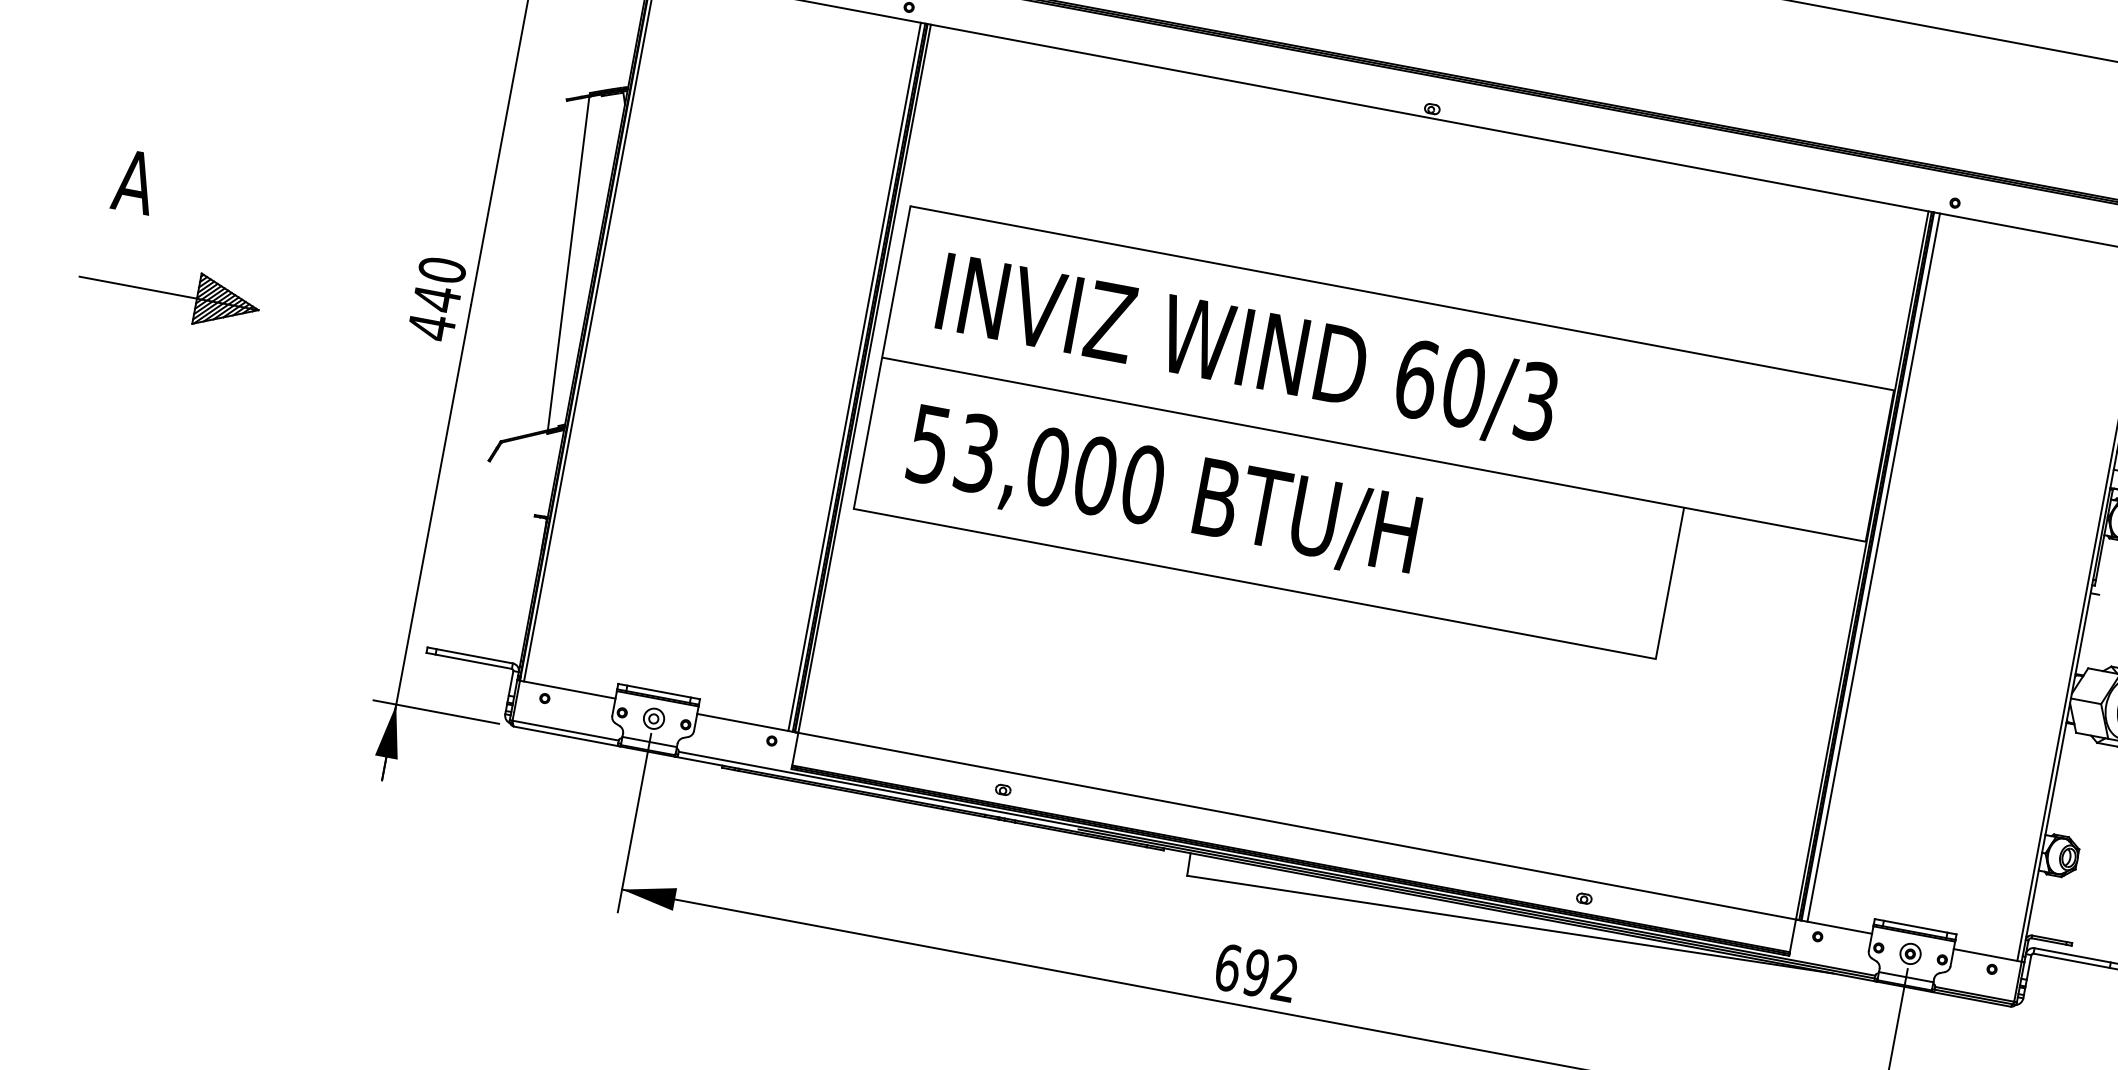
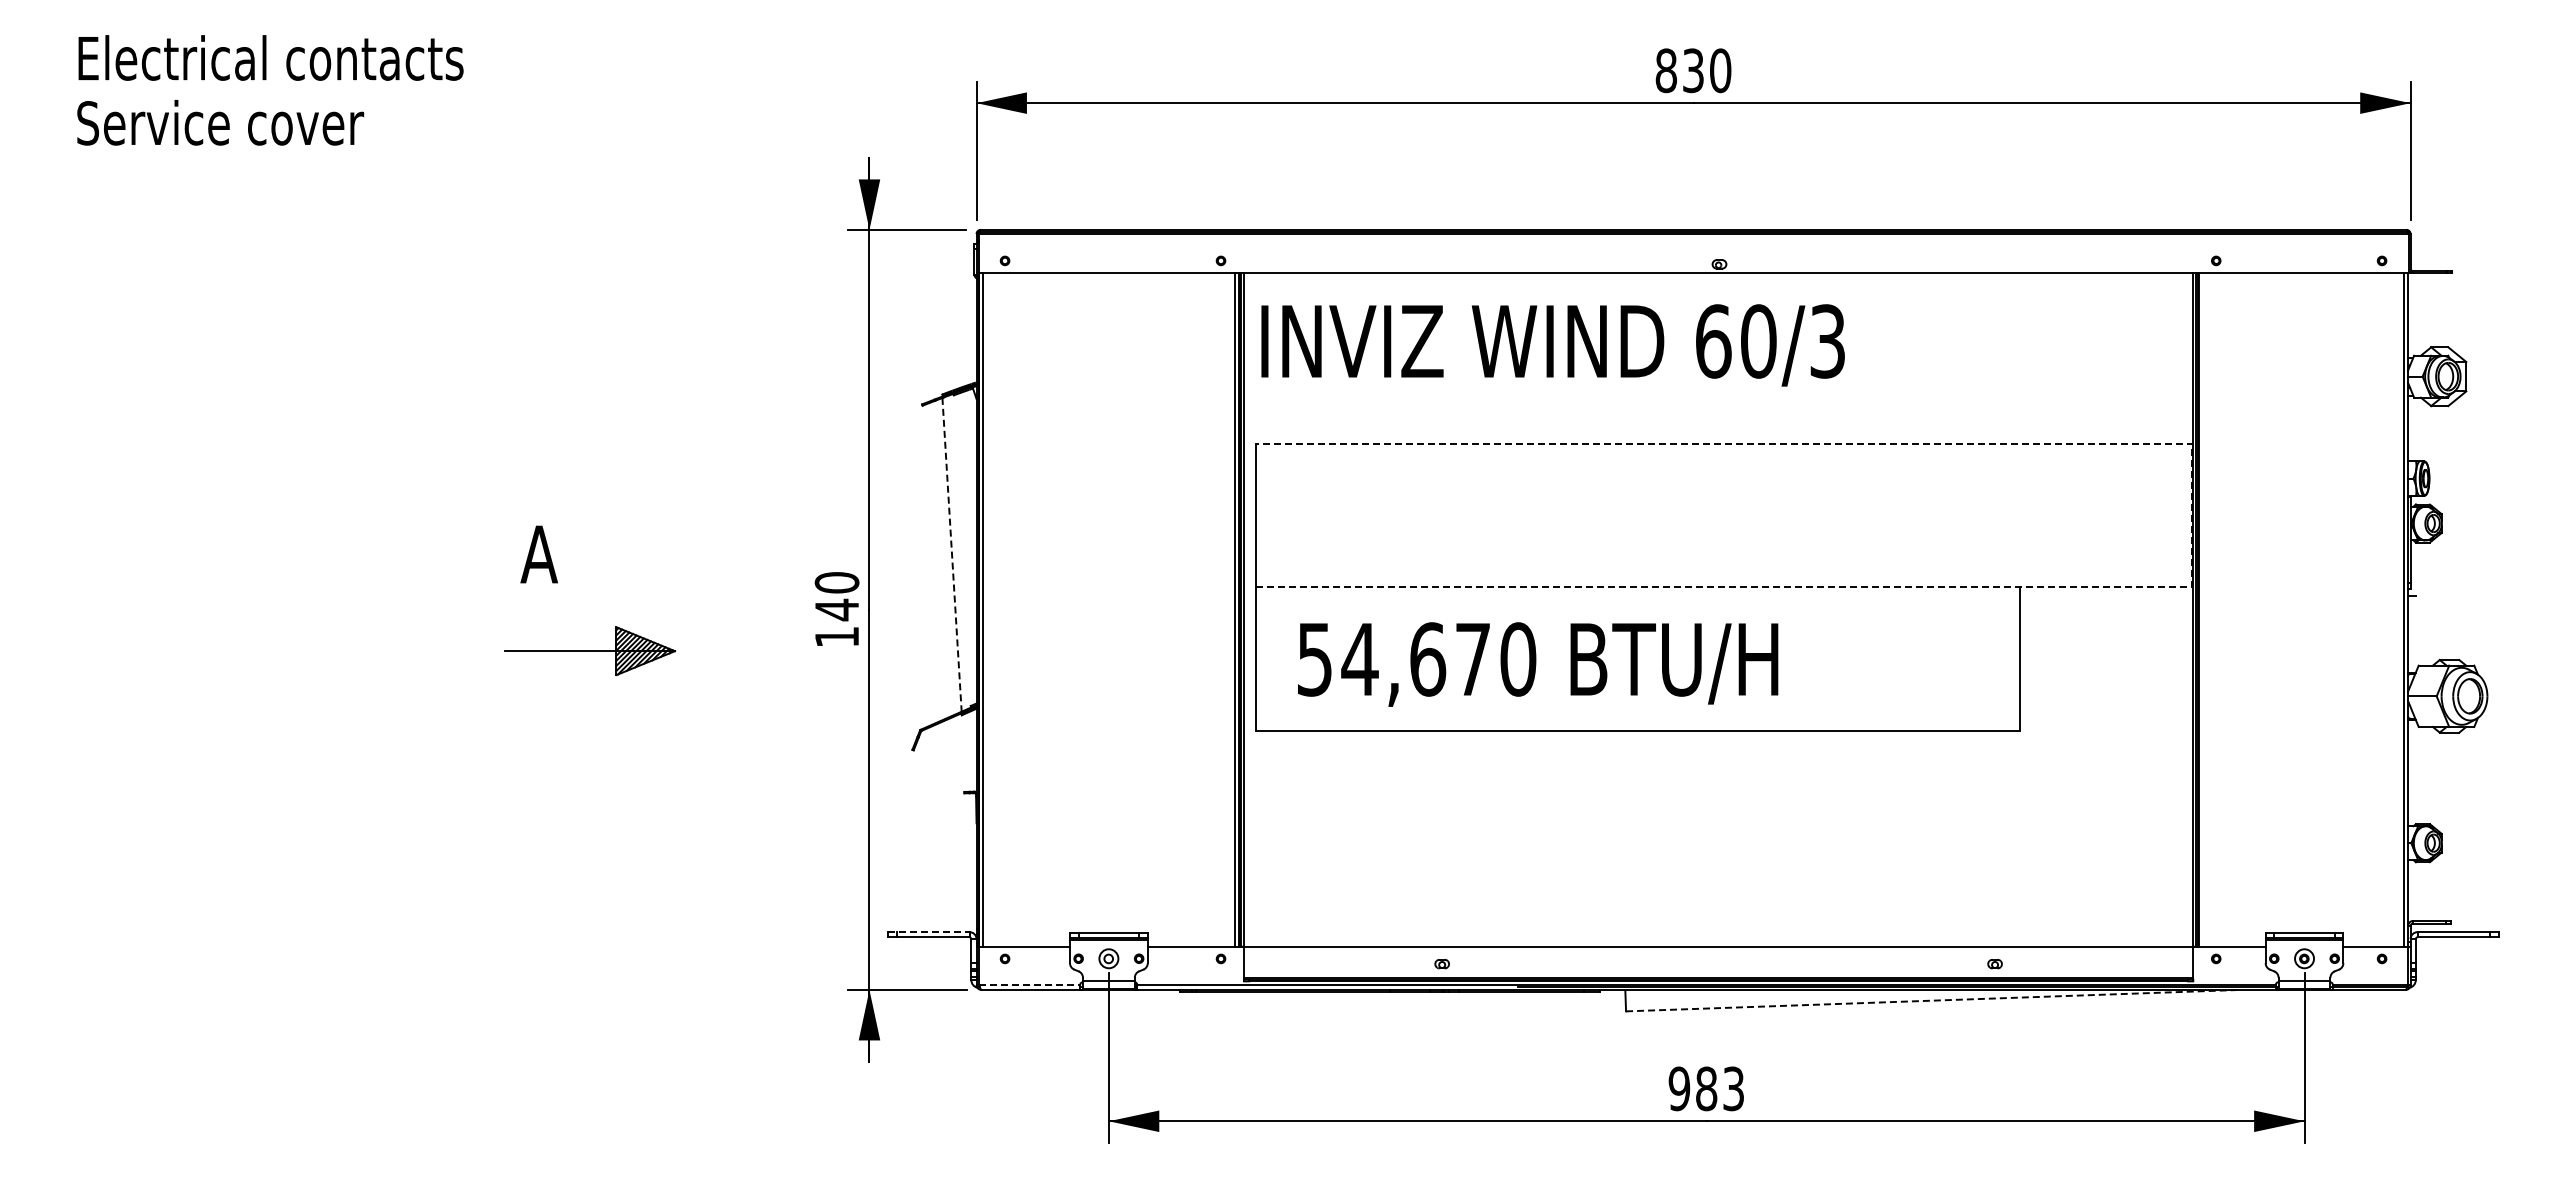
line: (569, 263) -> (952, 554), solid -> dashed
text: (431, 326) -> (836, 636), 440 -> 140
text: (1246, 351) -> (1552, 345), moved
text: (1036, 464) -> (1416, 659), 53,000 -> 54,670
line: (1880, 466) -> (2192, 515), solid -> dashed
line: (1874, 567) -> (2204, 609), removed
line: (470, 655) -> (929, 932), solid -> dashed
line: (565, 730) -> (1029, 984), solid -> dashed
line: (1510, 924) -> (1931, 1000), solid -> dashed
text: (1255, 972) -> (1705, 1088), 692 -> 983

